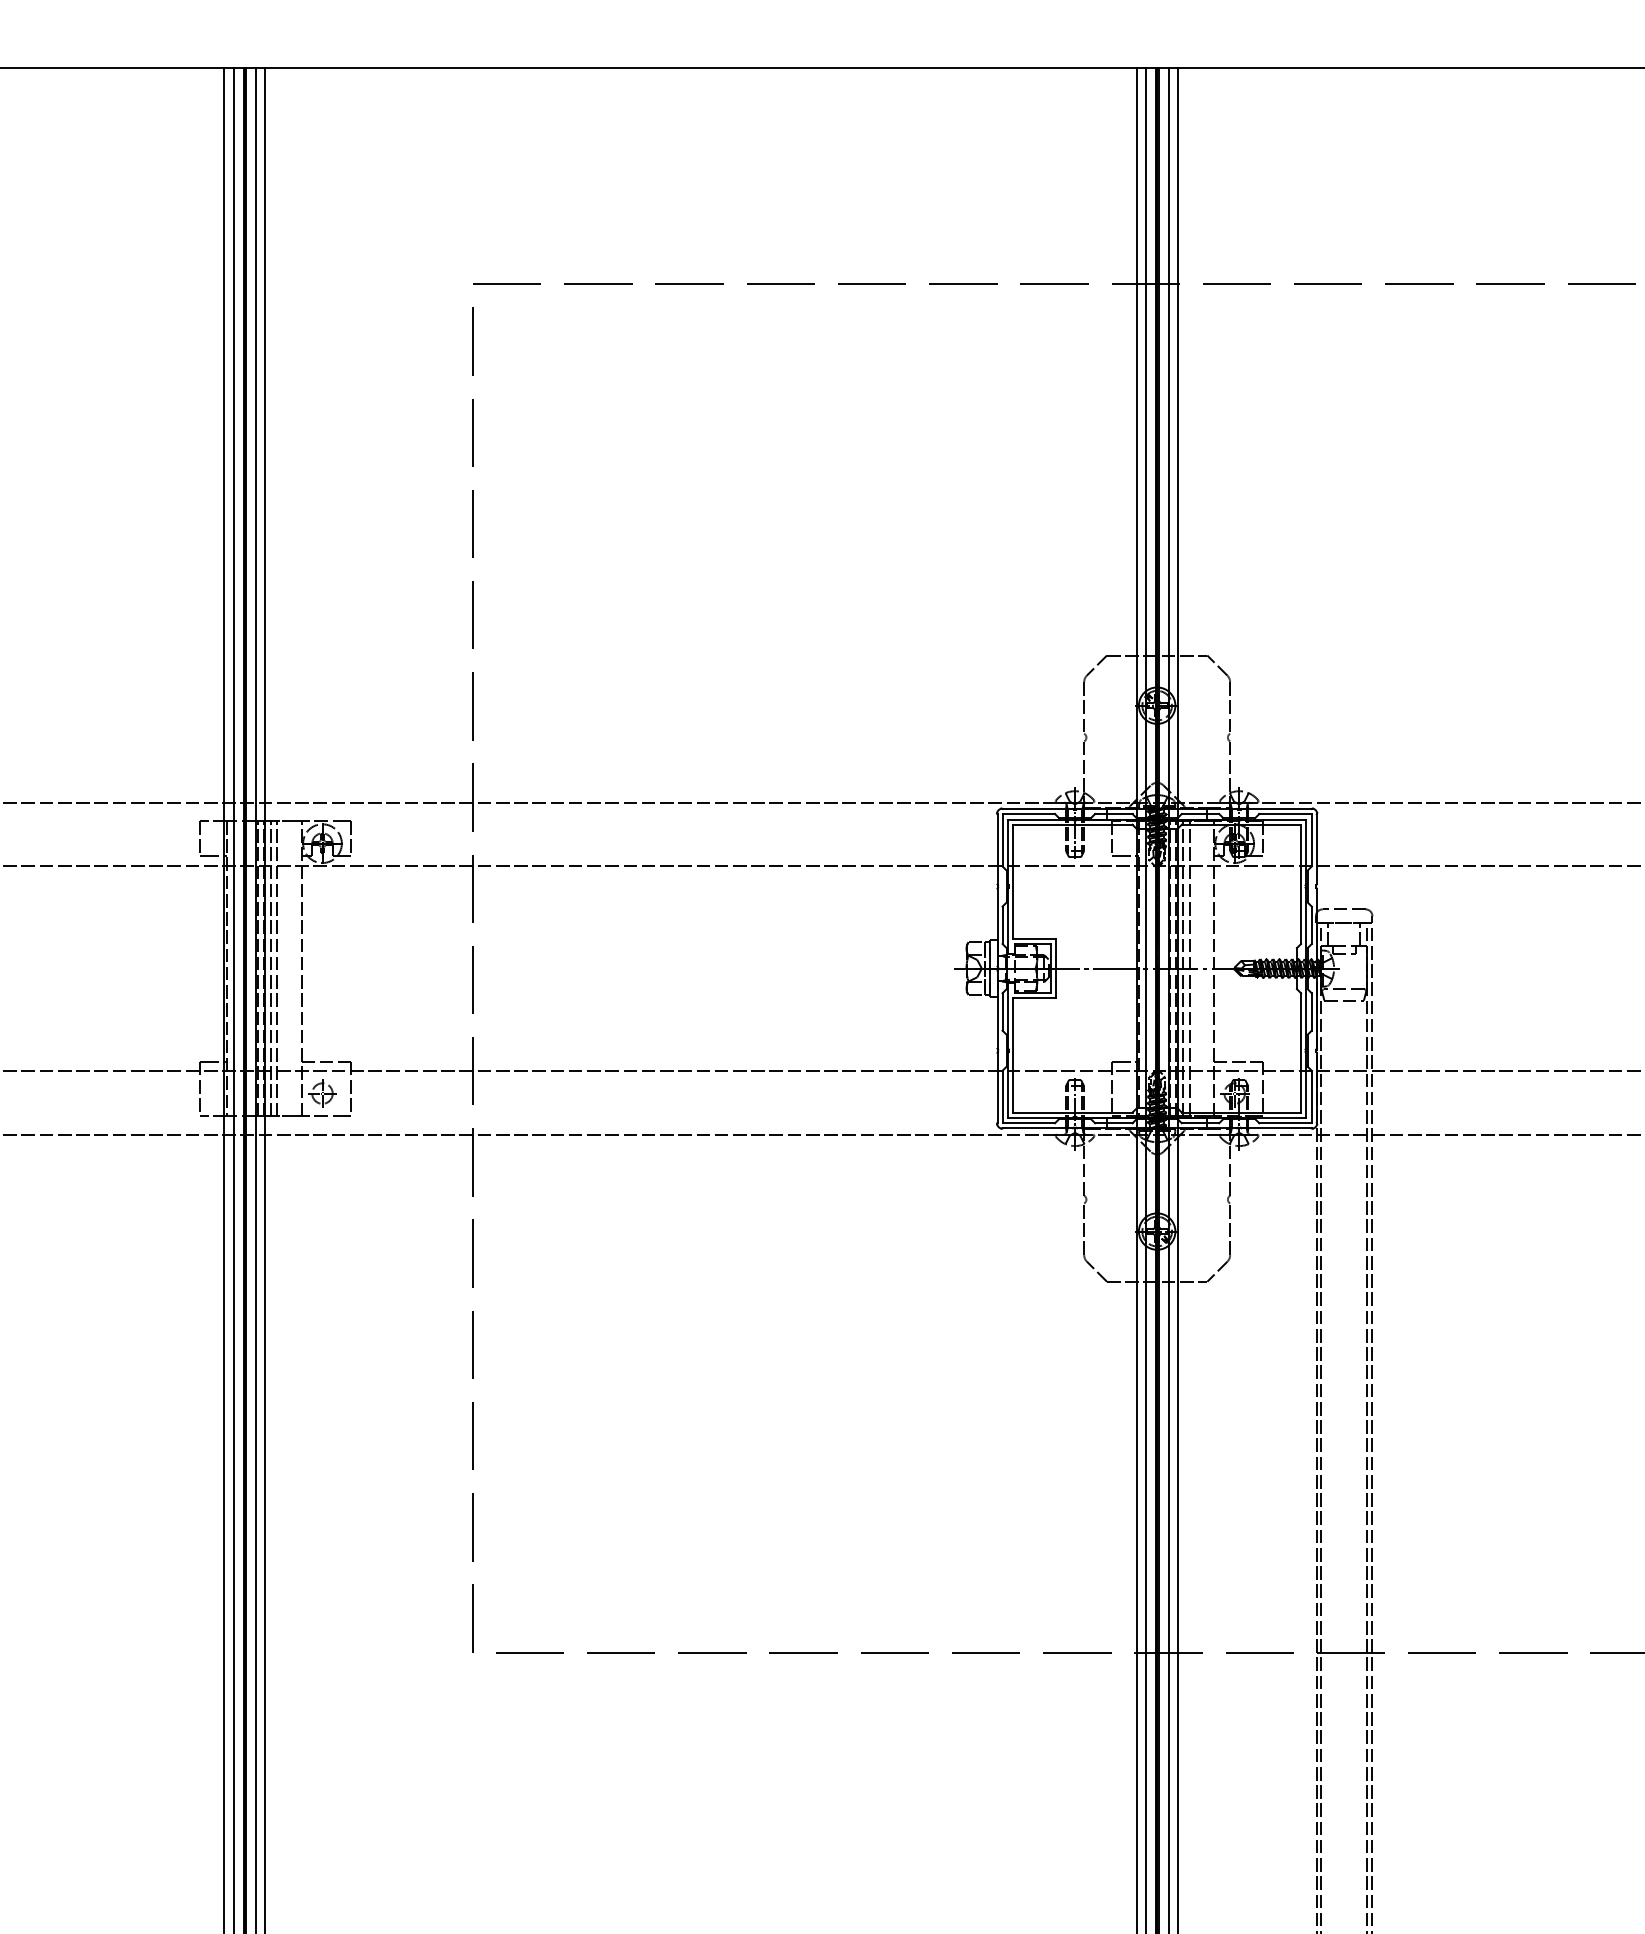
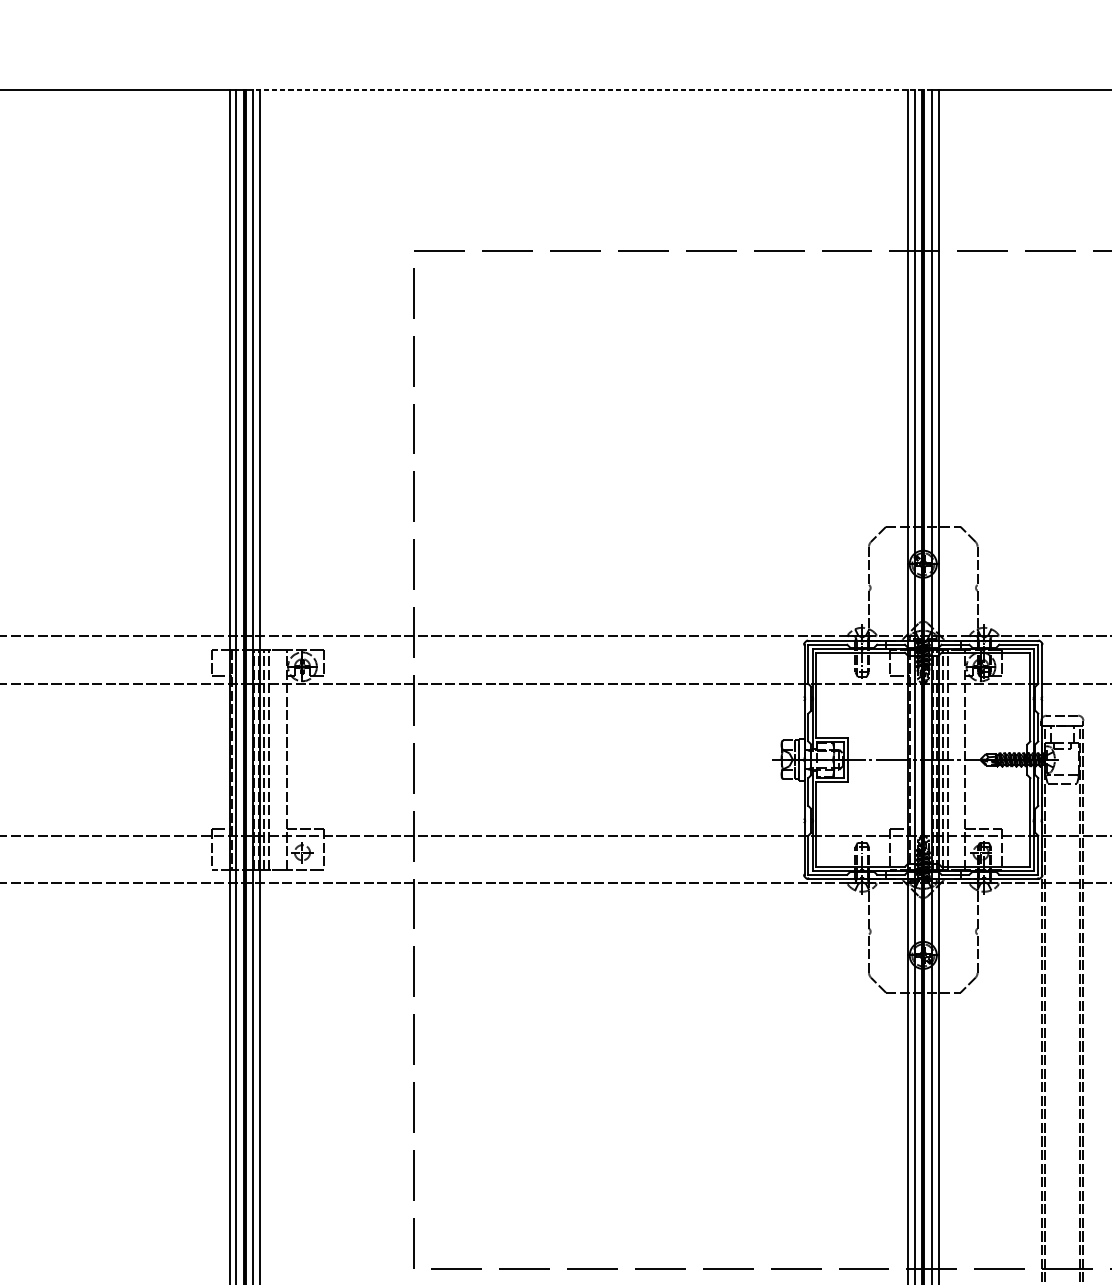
line: (711, 67) -> (591, 89), solid -> dashed

